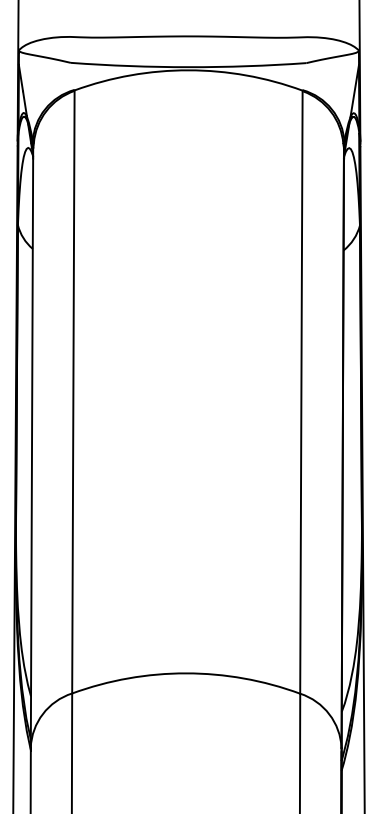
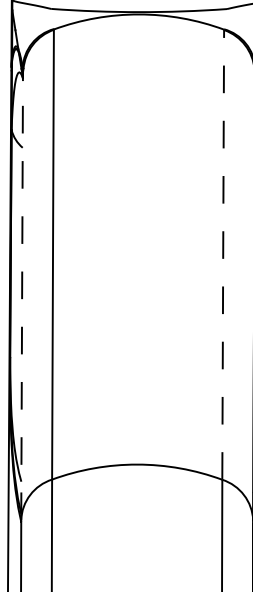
line: (301, 392) -> (223, 254), solid -> dashed
line: (32, 447) -> (22, 296), solid -> dashed

